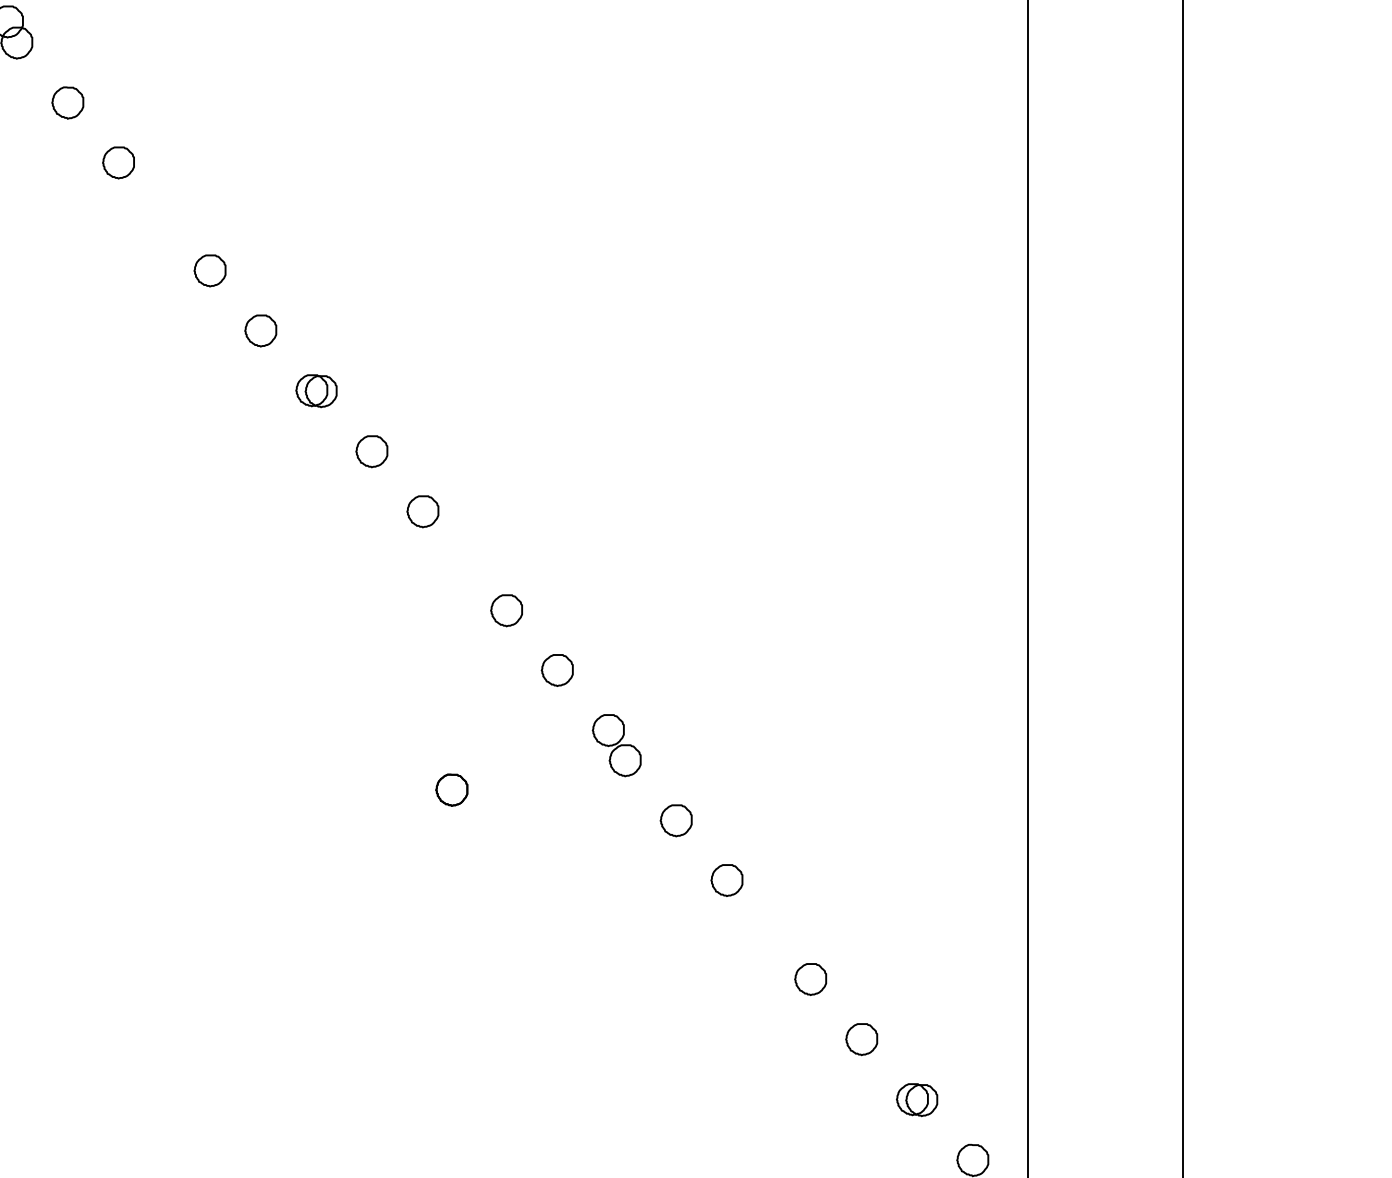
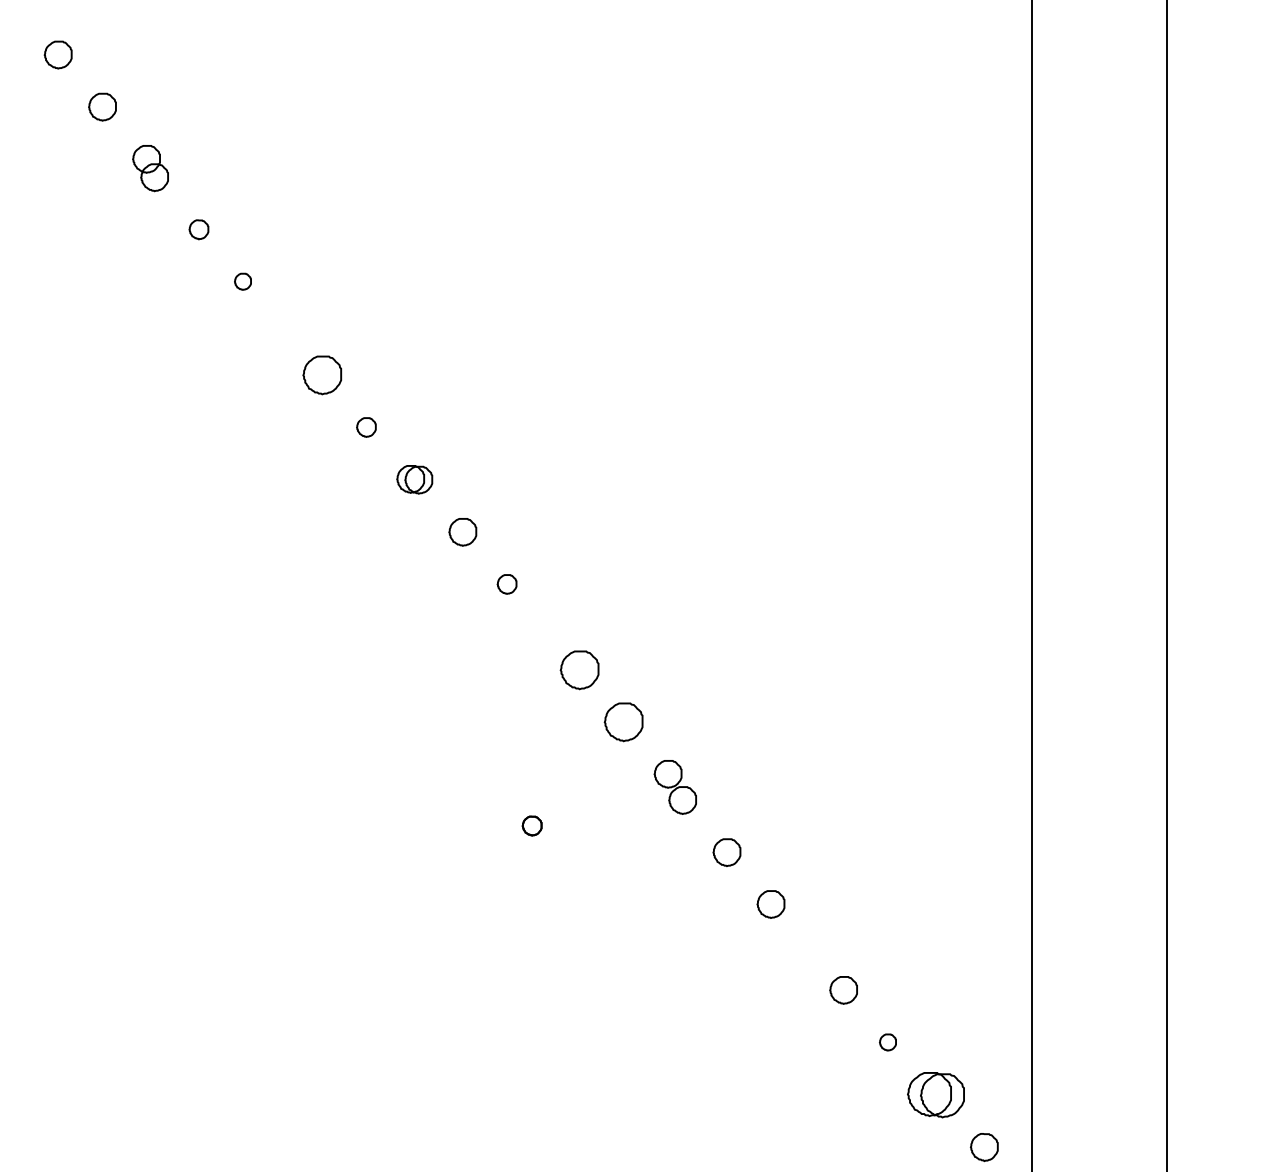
part: (67, 102) -> (198, 229), size x0.7
part: (118, 162) -> (242, 281), size x0.6
part: (210, 271) -> (322, 375), size x1.4
part: (260, 330) -> (366, 427), size x0.7
part: (422, 511) -> (506, 584), size x0.7
part: (506, 610) -> (579, 670), size x1.4
part: (557, 669) -> (623, 721), size x1.4
part: (451, 789) -> (531, 825), size x0.7
part: (861, 1039) -> (887, 1042), size x0.6
part: (916, 1099) -> (935, 1094), size x1.6

